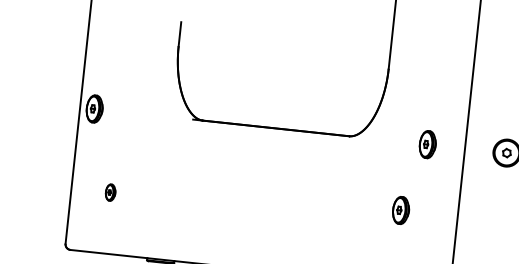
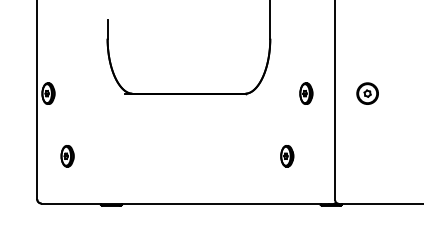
part: (110, 192) -> (67, 156), size x1.67
part: (401, 210) -> (287, 156), moved

